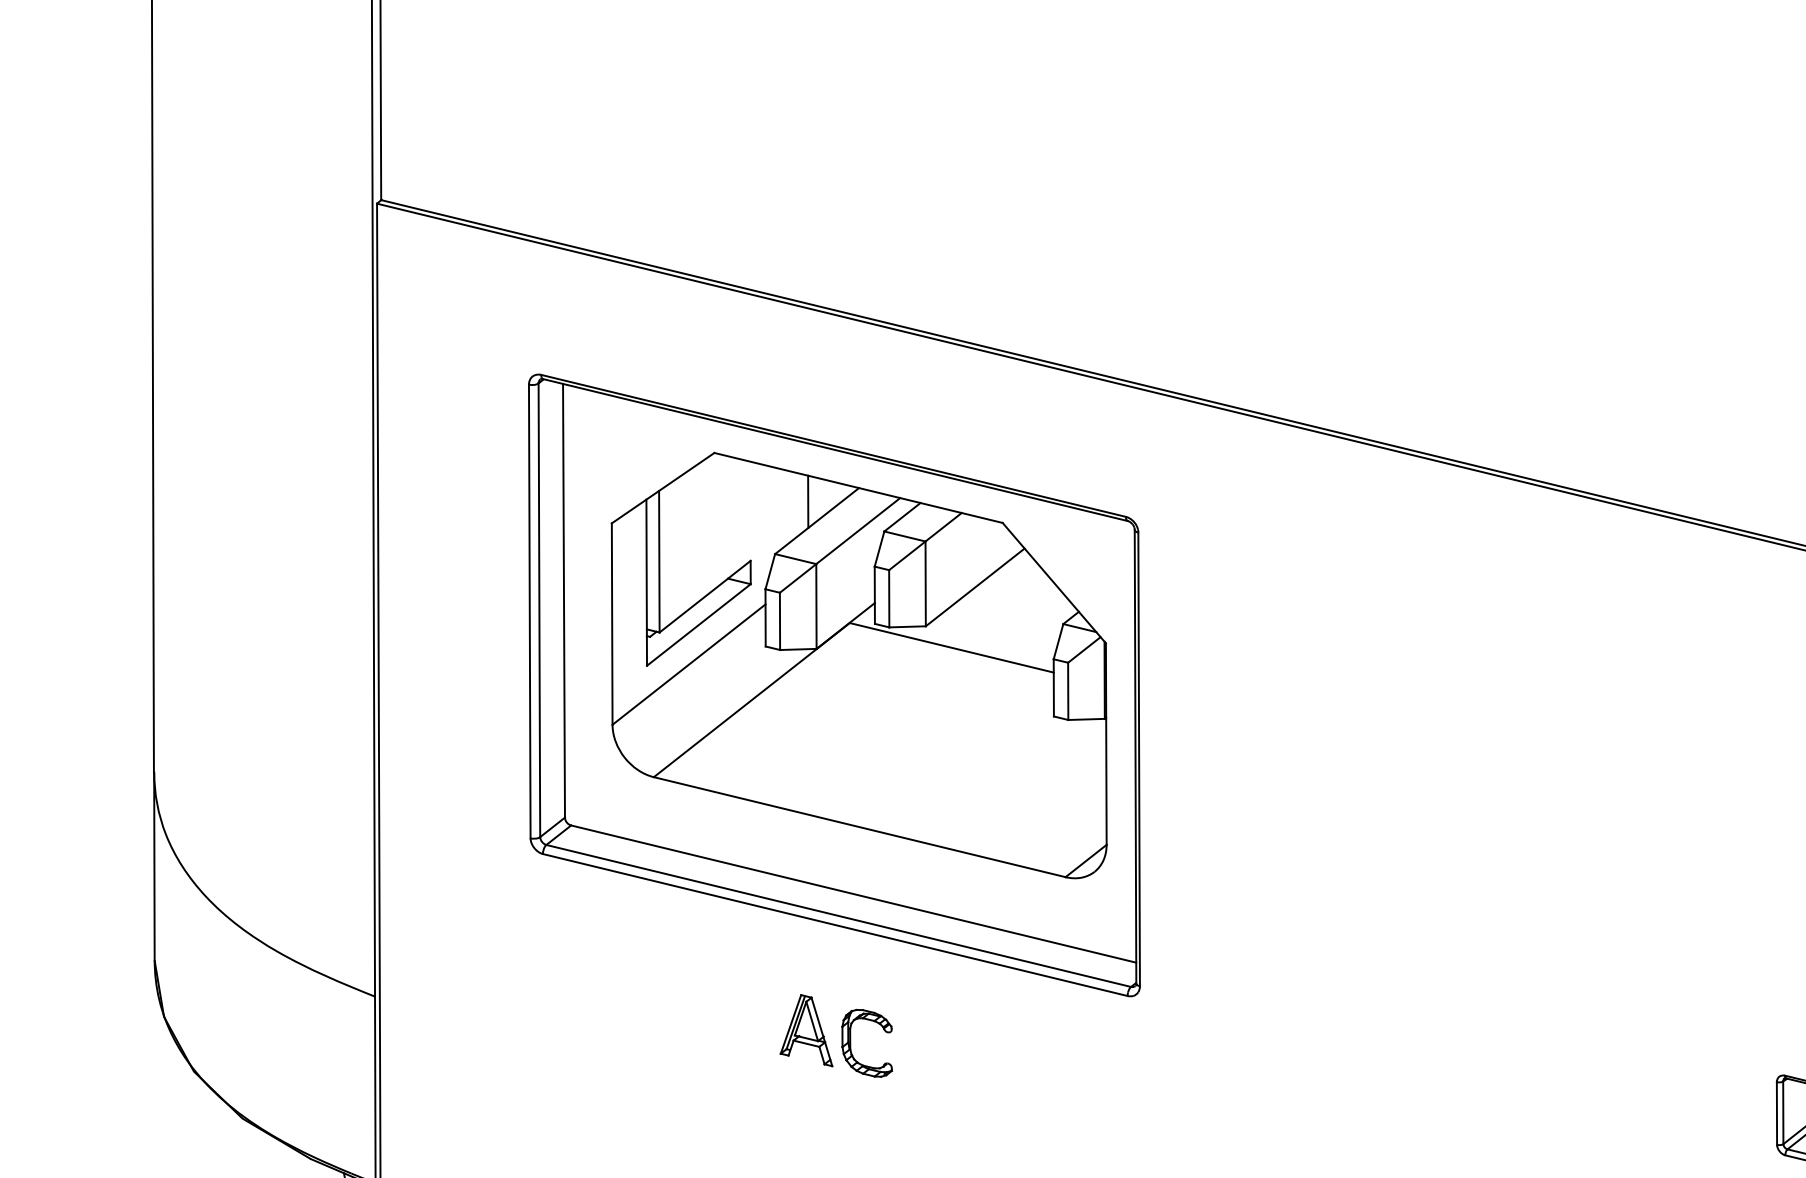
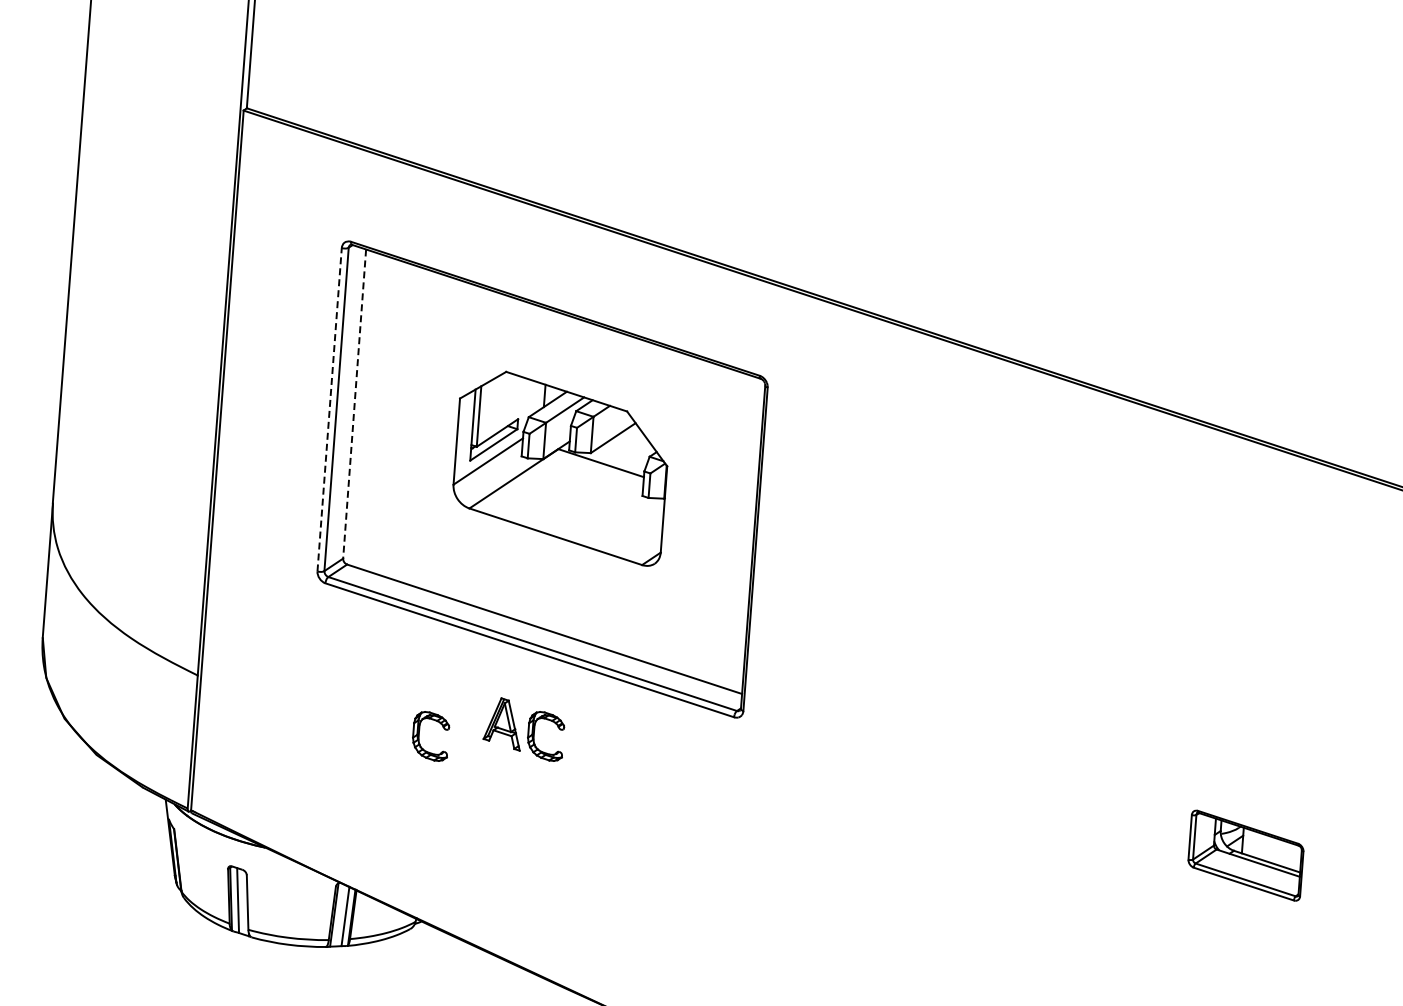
line: (563, 601) -> (354, 404), solid -> dashed
line: (529, 611) -> (329, 409), solid -> dashed
part: (858, 668) -> (560, 468), size x0.6
part: (690, 1057) -> (419, 736), added

